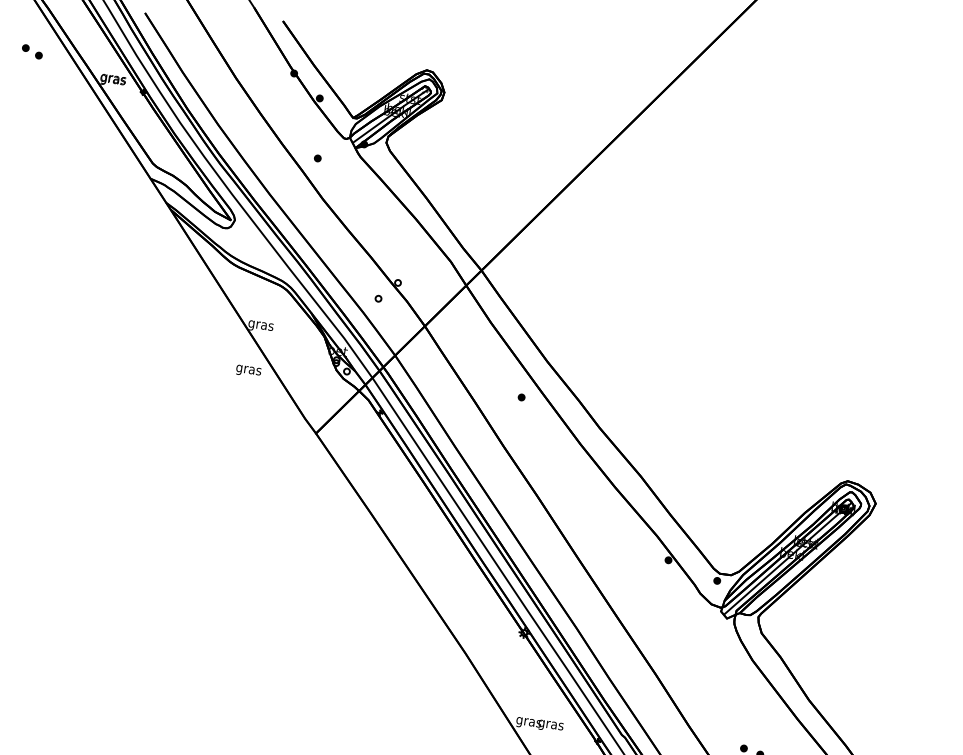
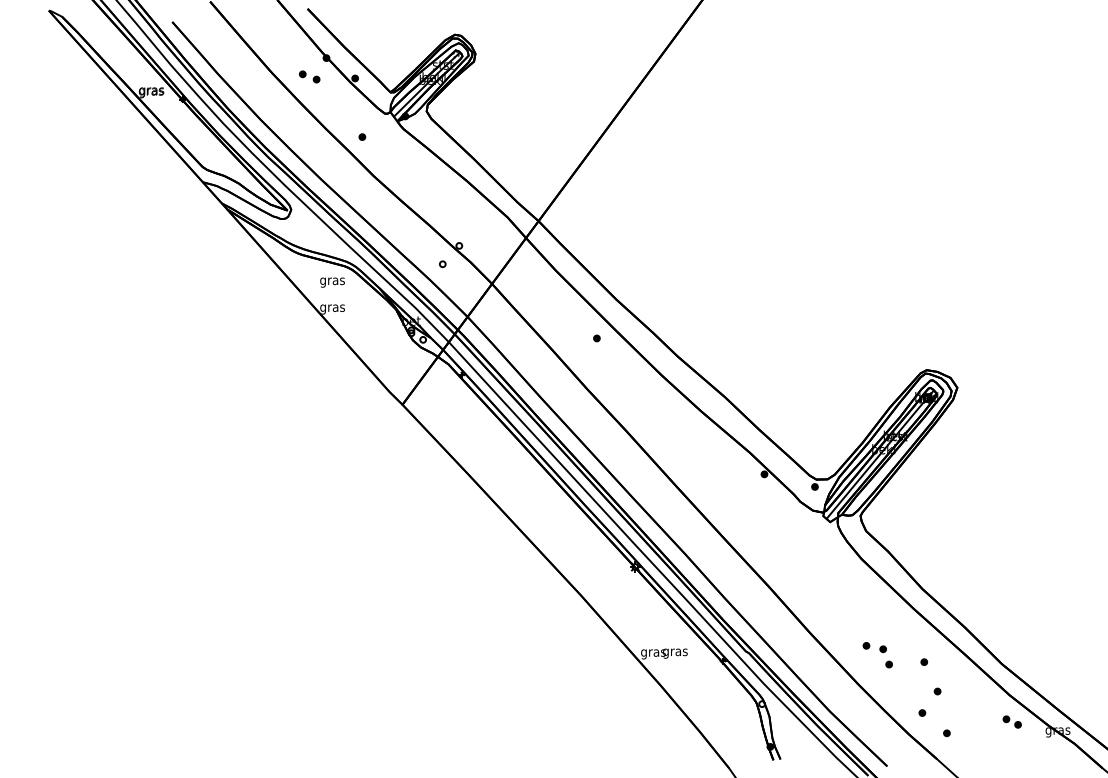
part: (32, 51) -> (309, 76), moved
text: (248, 371) -> (332, 282), moved

